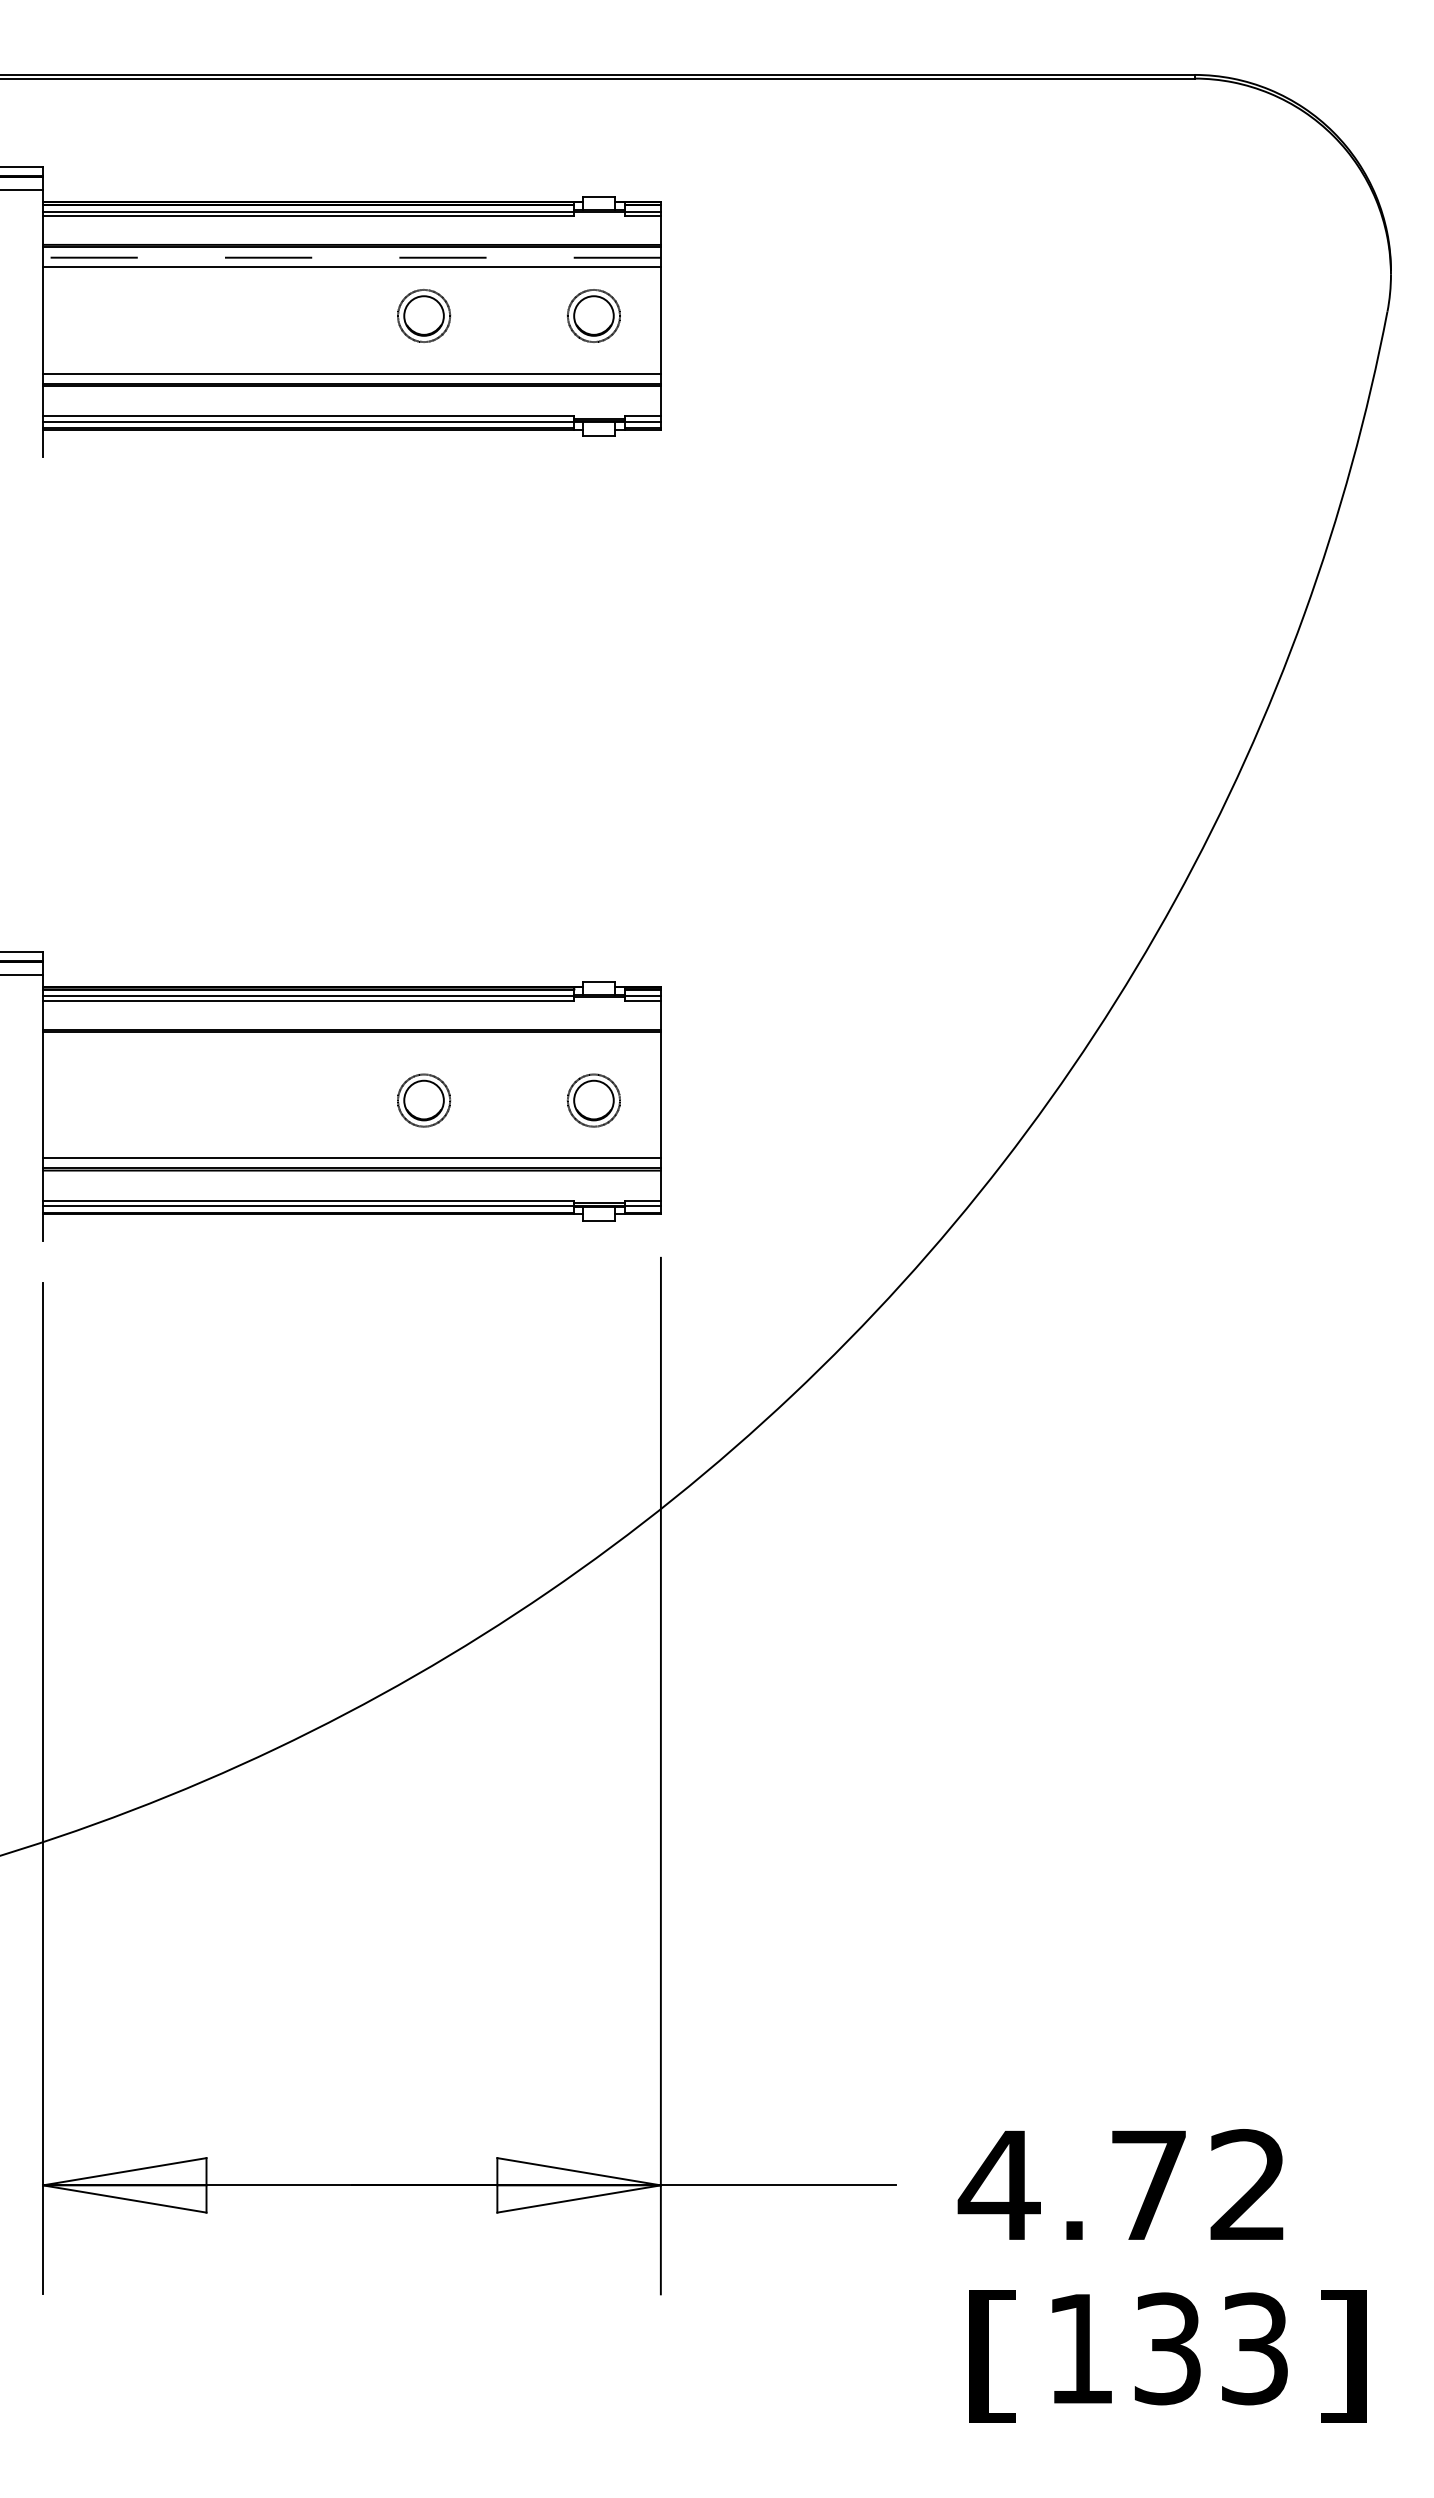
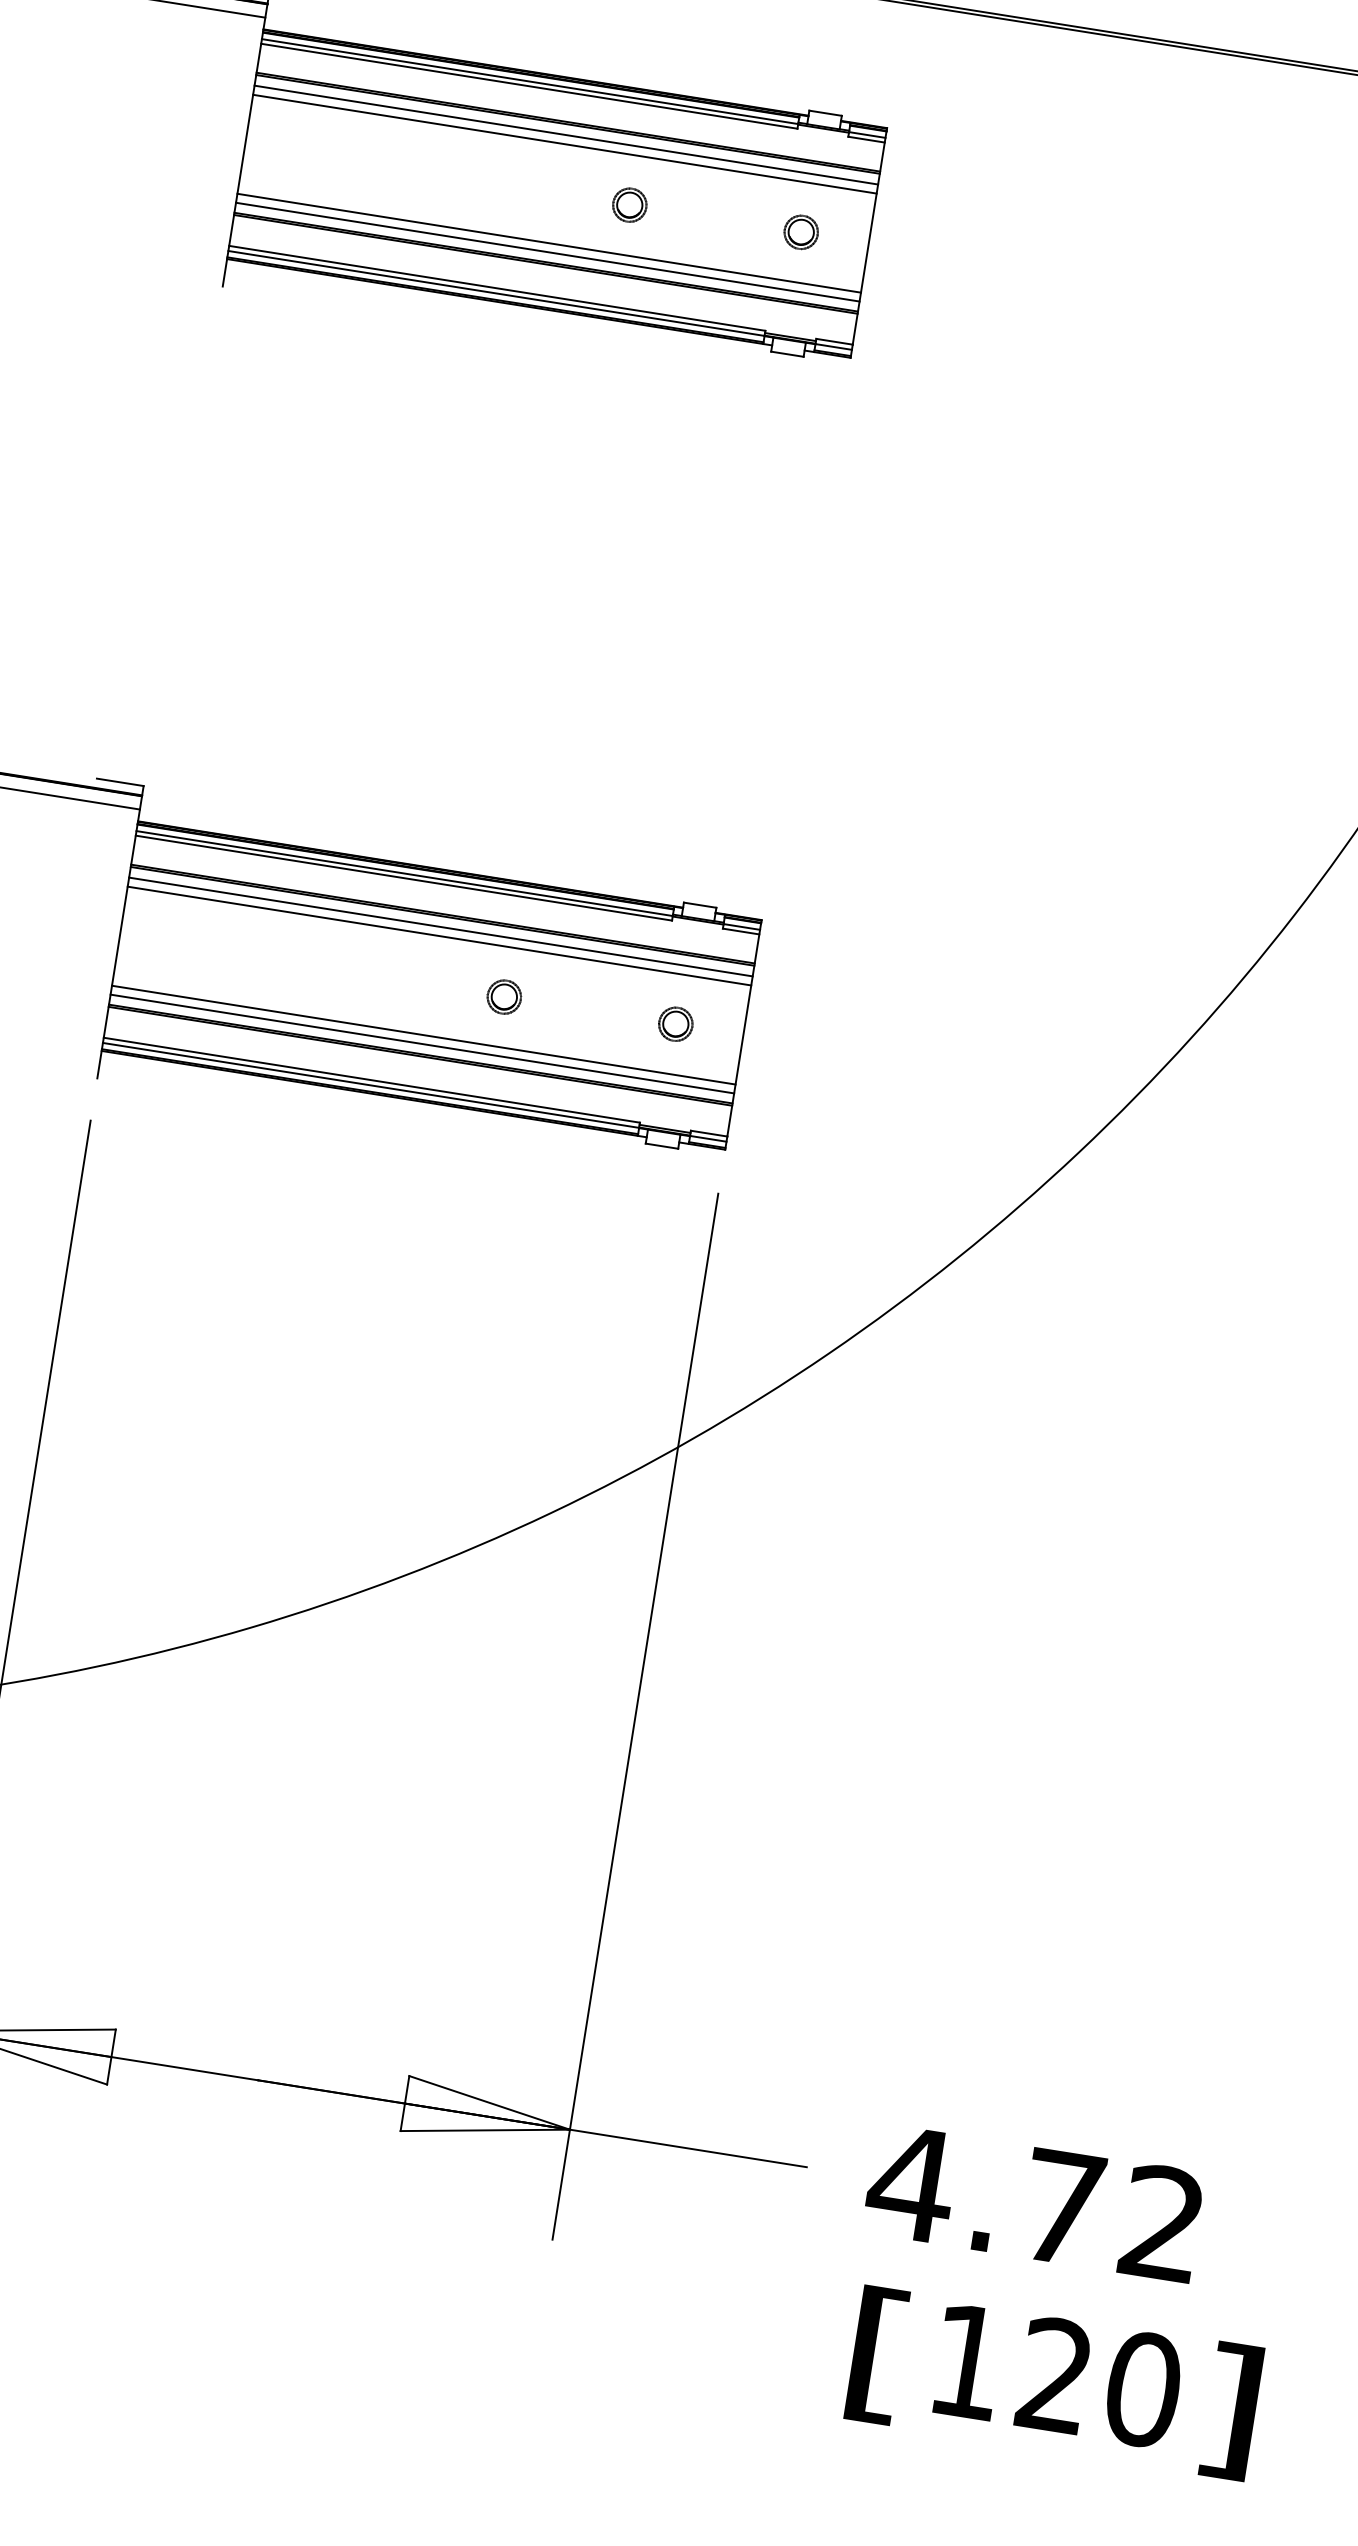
line: (351, 257) -> (565, 134), dashed -> solid
part: (423, 315) -> (629, 204), size x0.62
part: (593, 315) -> (800, 232), size x0.62
line: (351, 364) -> (548, 242), added
line: (351, 1042) -> (440, 926), added
line: (351, 1051) -> (438, 936), added
part: (423, 1100) -> (503, 996), size x0.62
part: (593, 1100) -> (675, 1024), size x0.62
line: (351, 1149) -> (423, 1034), added
text: (1211, 2348) -> (1099, 2382), 133 -> 120

